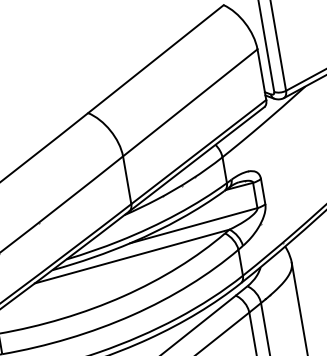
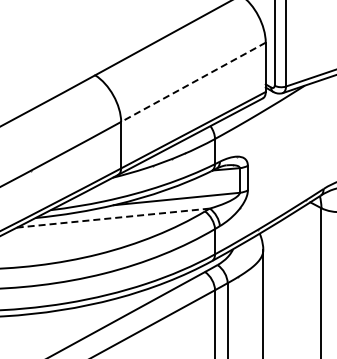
line: (190, 103) -> (193, 82), solid -> dashed
line: (132, 256) -> (113, 218), solid -> dashed

